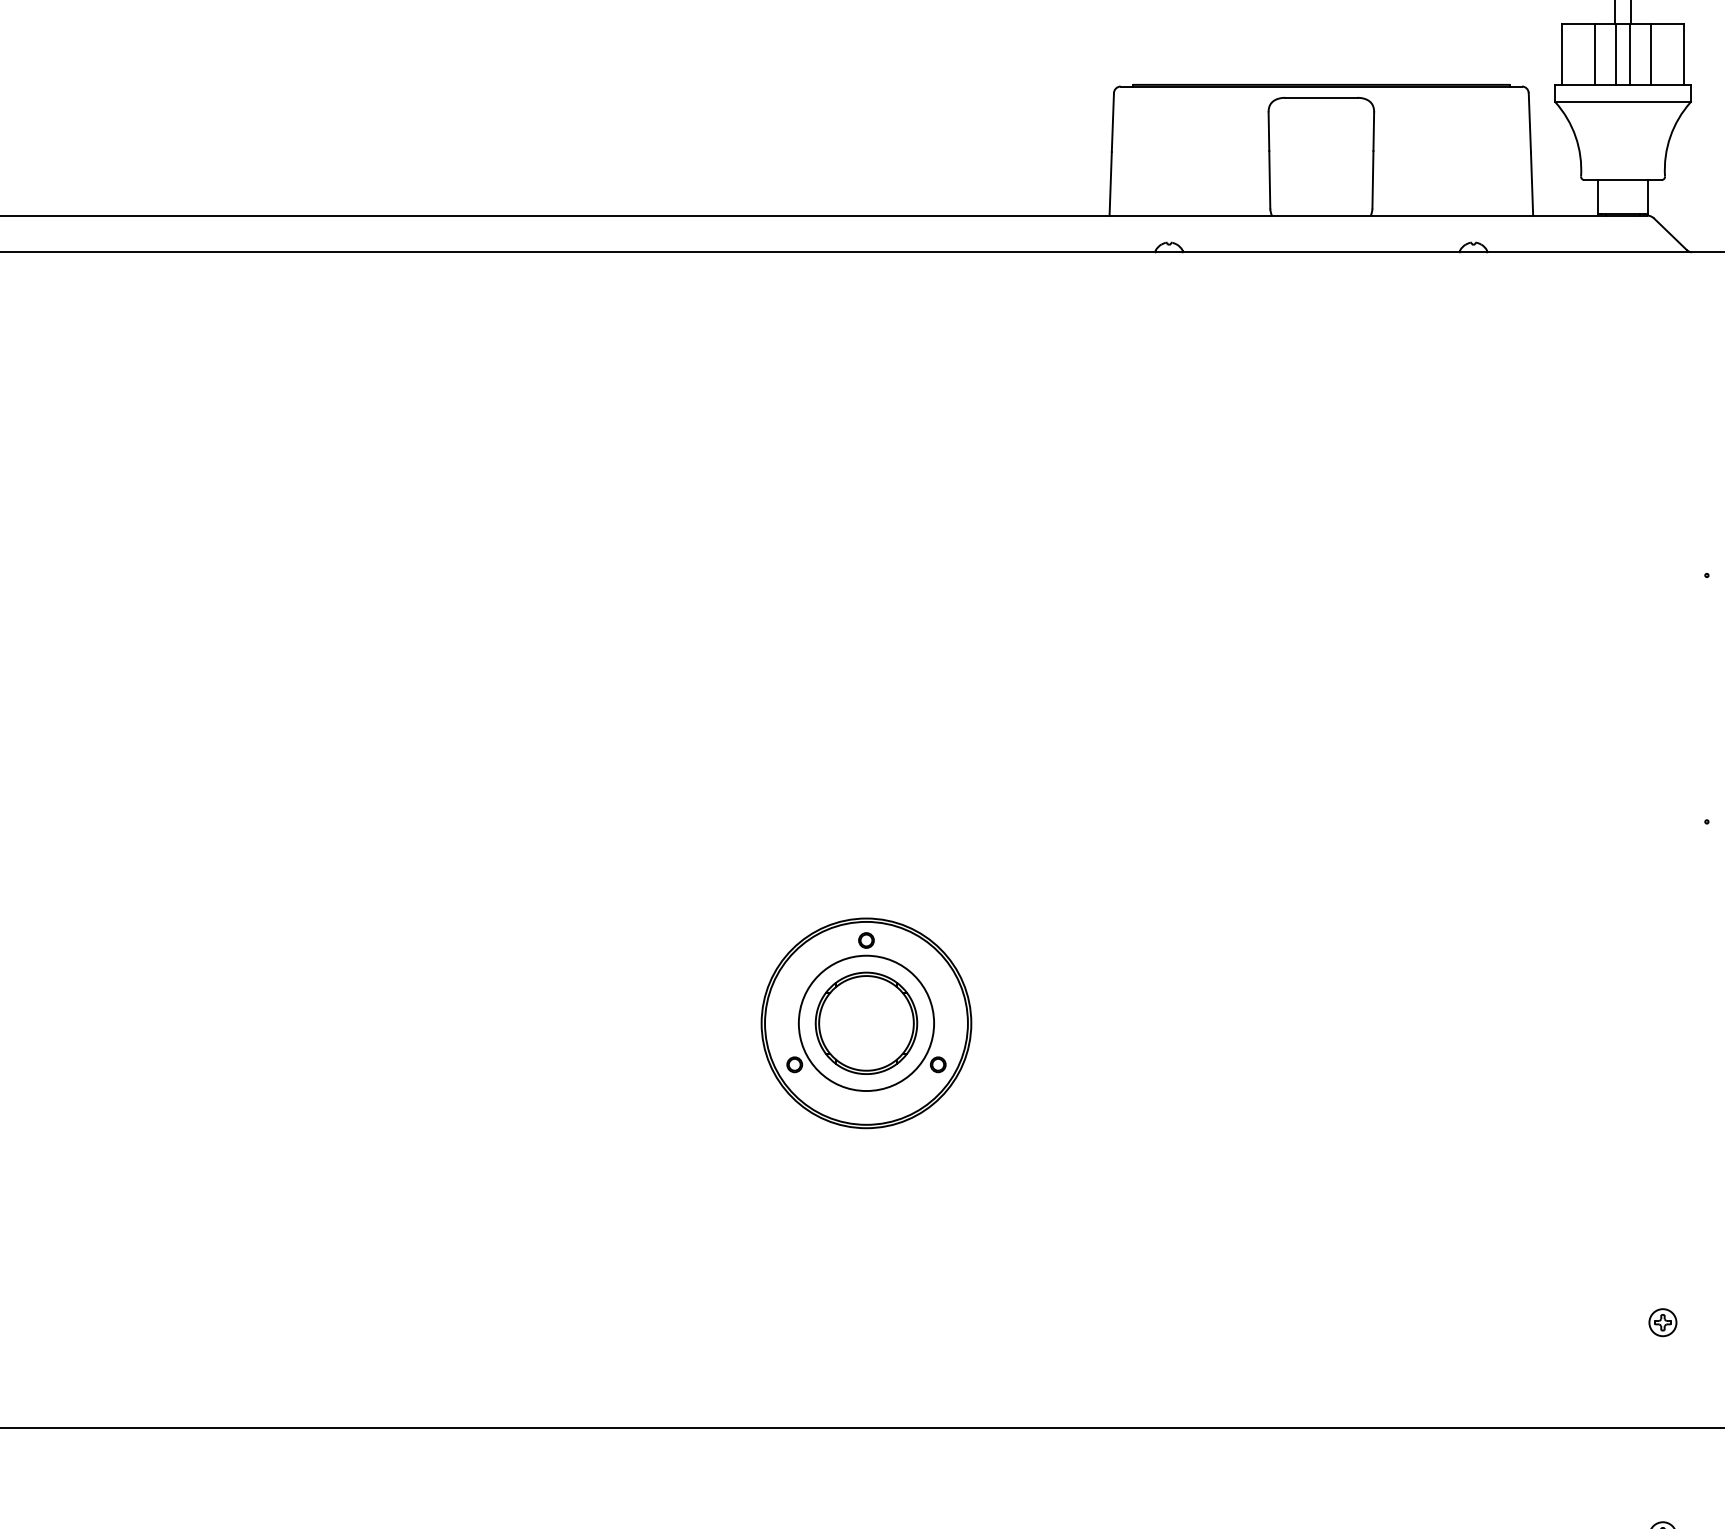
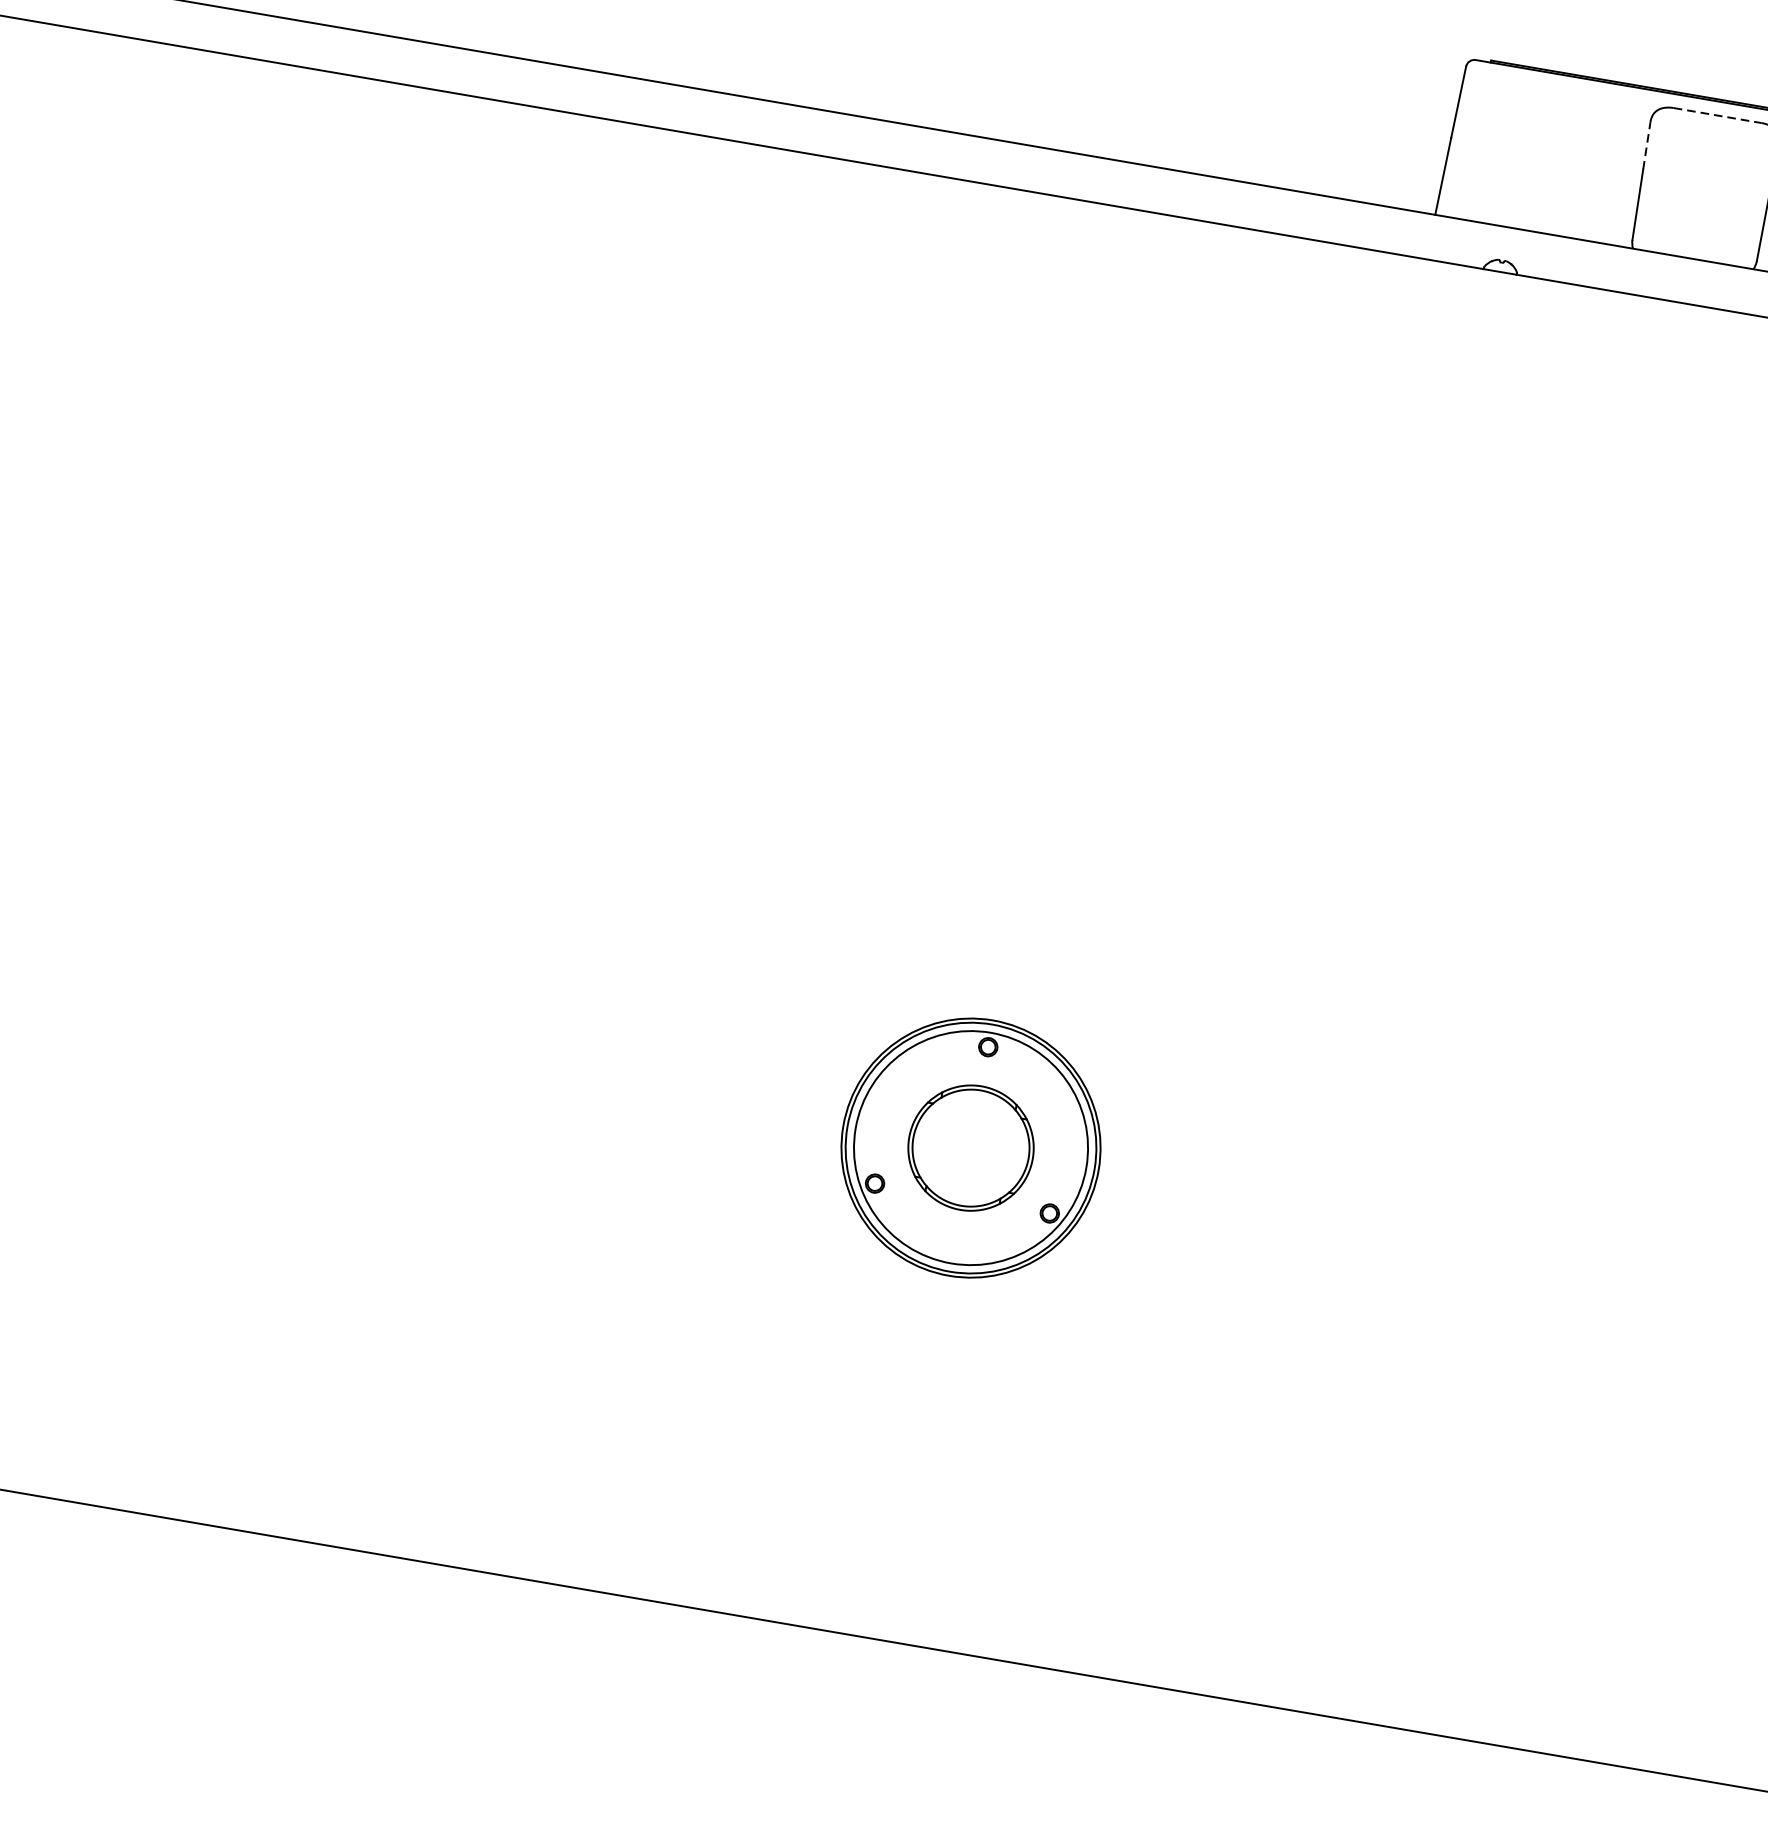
line: (1321, 97) -> (1717, 115), solid -> dashed
line: (1268, 131) -> (1646, 145), solid -> dashed
circle: (866, 1023) -> (971, 1148), size x1.4

